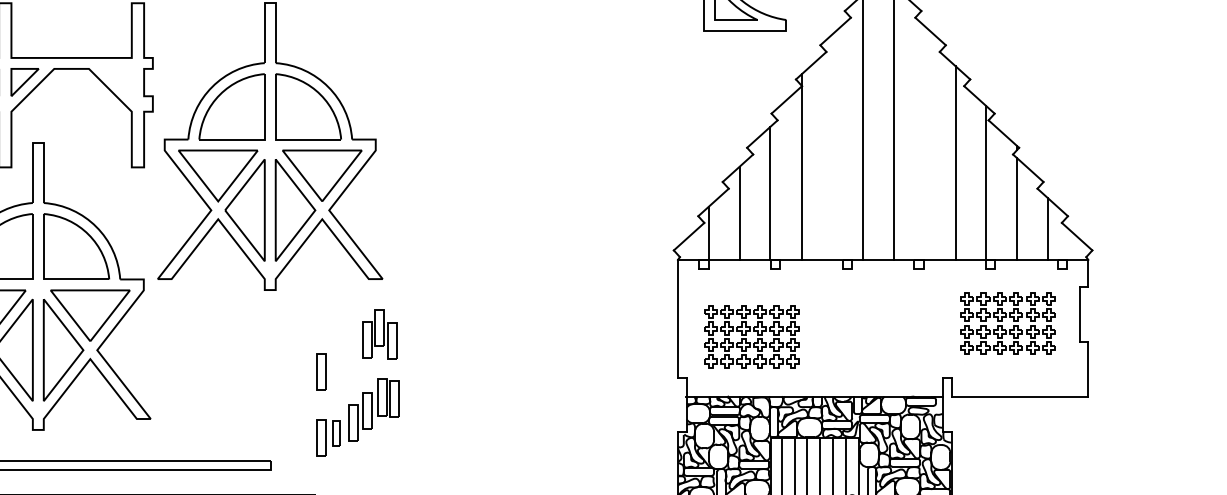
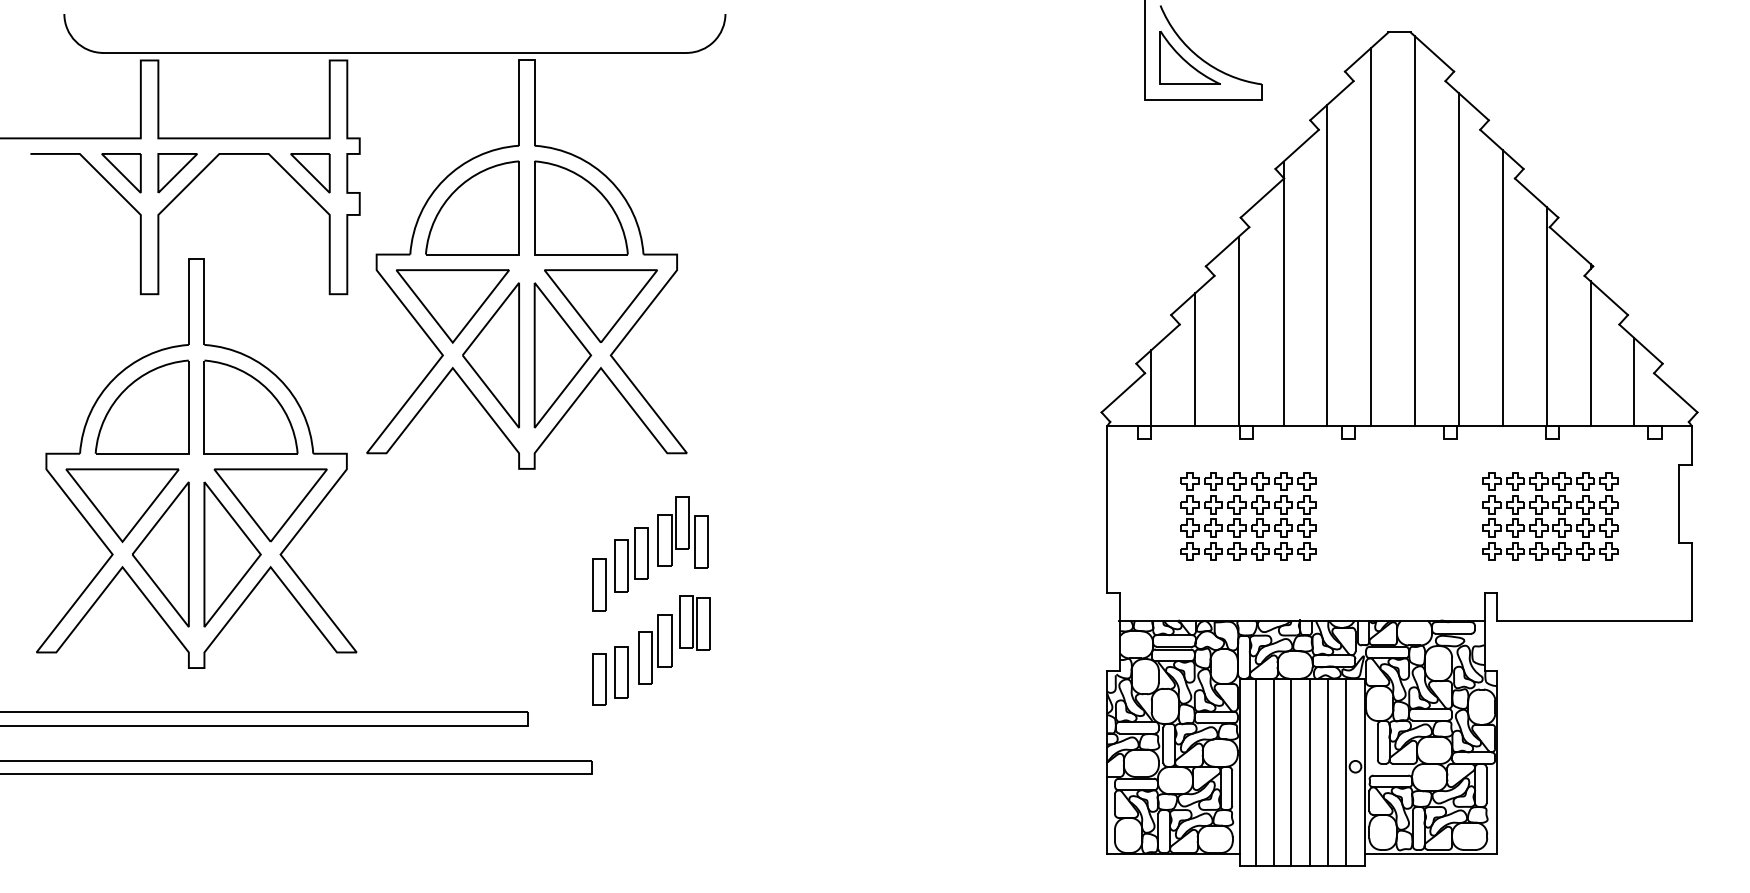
part: (118, 82) -> (310, 173), added
line: (924, 143) -> (1458, 259), added
line: (832, 146) -> (1327, 264), added
part: (1006, 317) -> (1548, 508), moved
part: (750, 331) -> (1246, 508), moved
part: (343, 353) -> (631, 559), added
part: (336, 433) -> (621, 672), size x1.43

